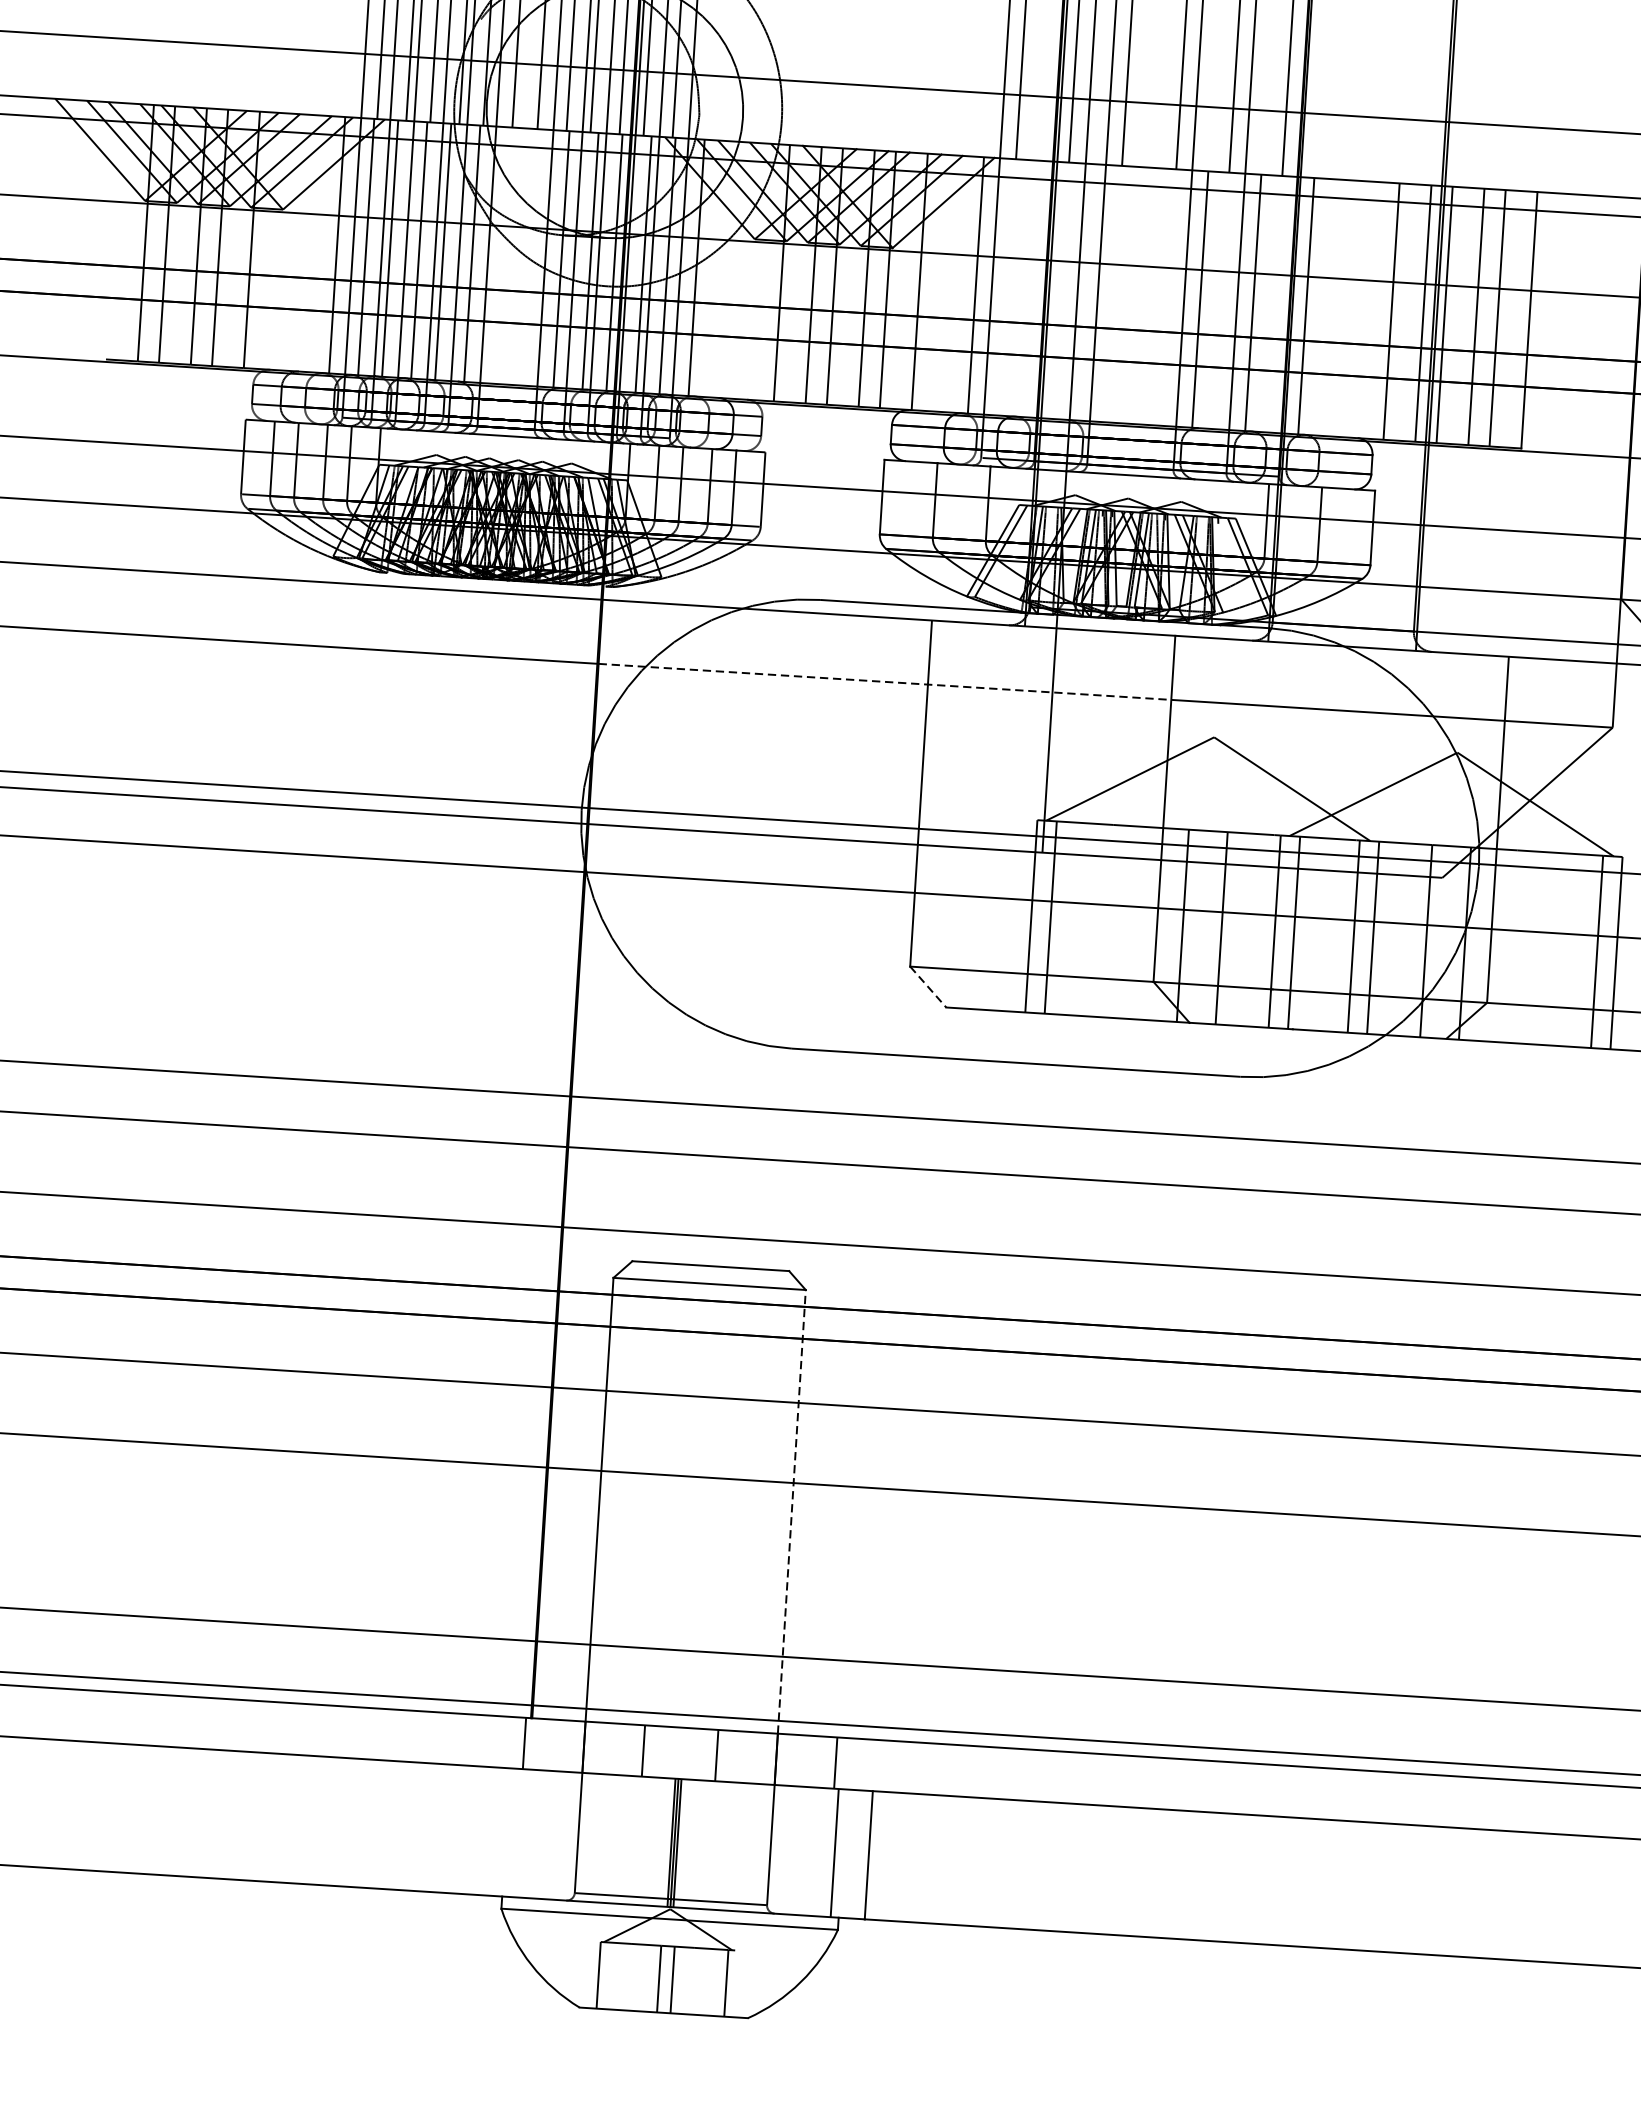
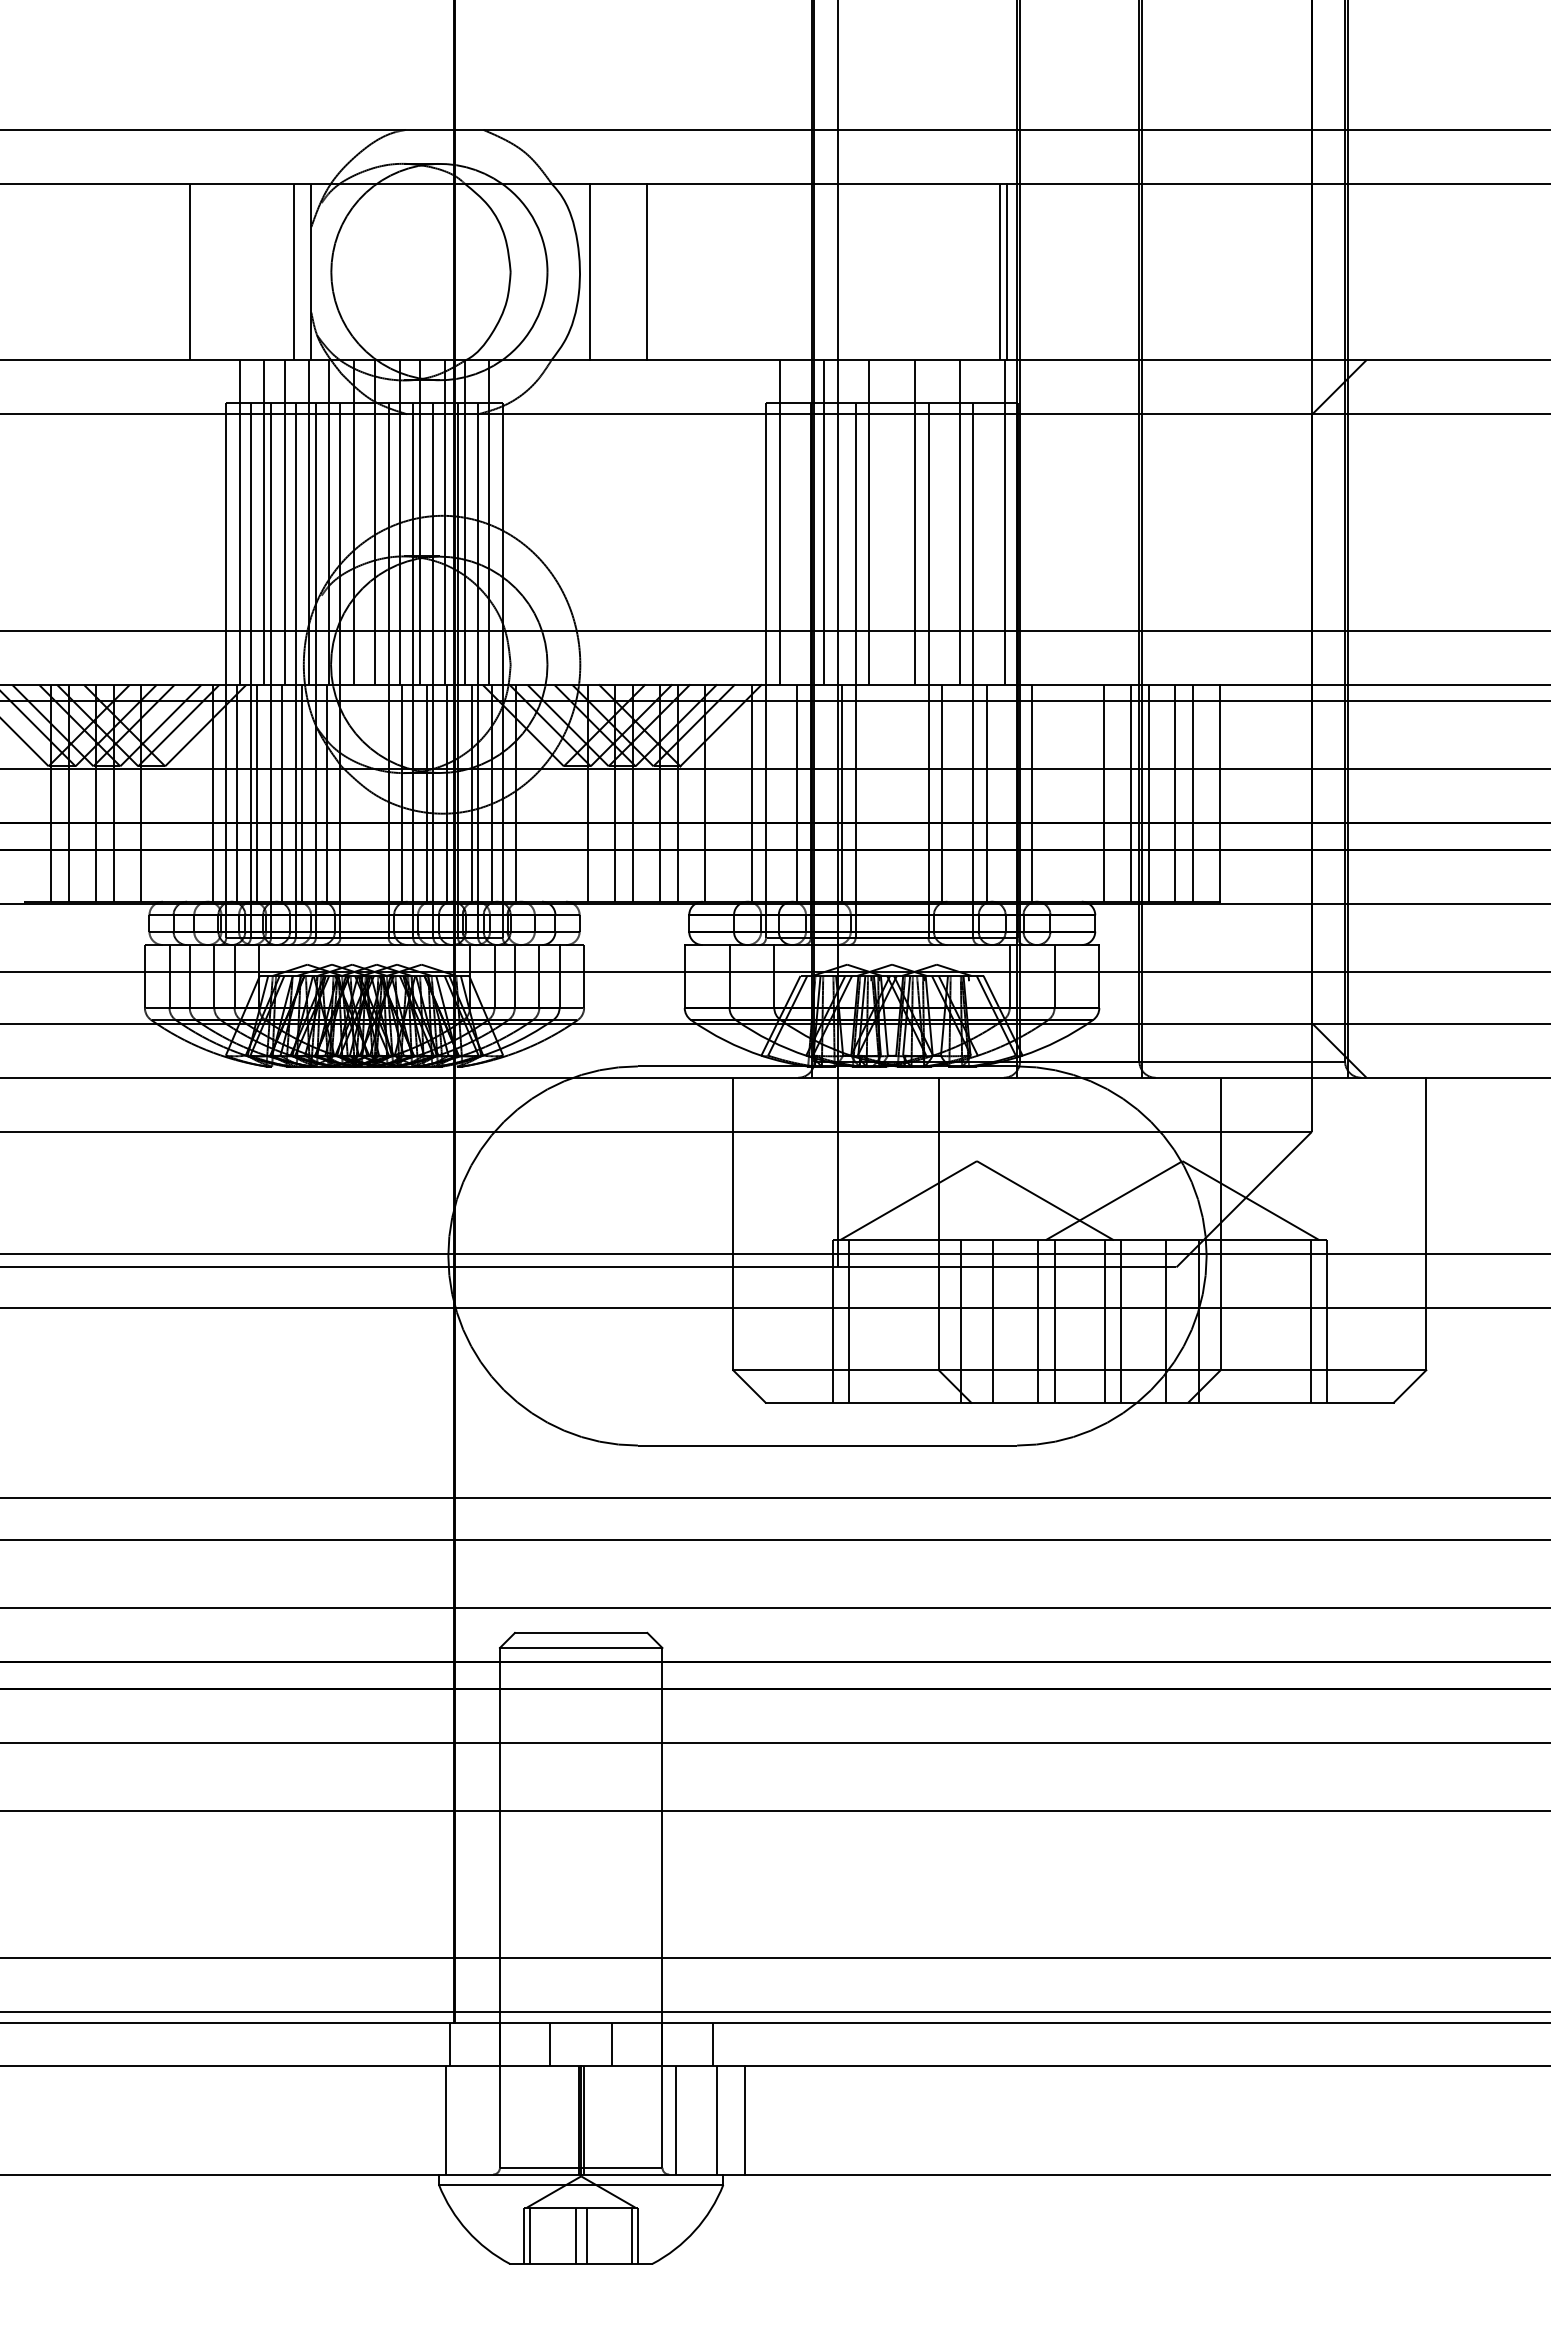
line: (1029, 288) -> (797, 793), added
line: (1082, 292) -> (842, 793), added
line: (884, 681) -> (696, 1131), dashed -> solid
line: (928, 987) -> (749, 1386), dashed -> solid
line: (791, 1510) -> (662, 1834), dashed -> solid
line: (513, 1832) -> (445, 2120), added
line: (786, 1850) -> (675, 2120), added
line: (605, 1975) -> (530, 2235), added
line: (732, 1983) -> (637, 2235), added

